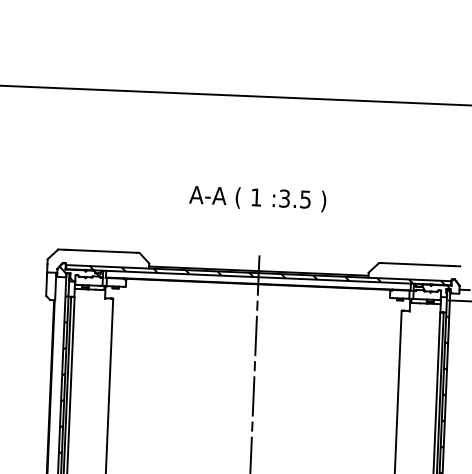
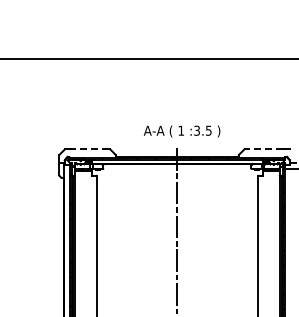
text: (256, 198) -> (181, 131), moved
line: (104, 251) -> (90, 149), solid -> dashed
line: (415, 264) -> (264, 149), solid -> dashed

